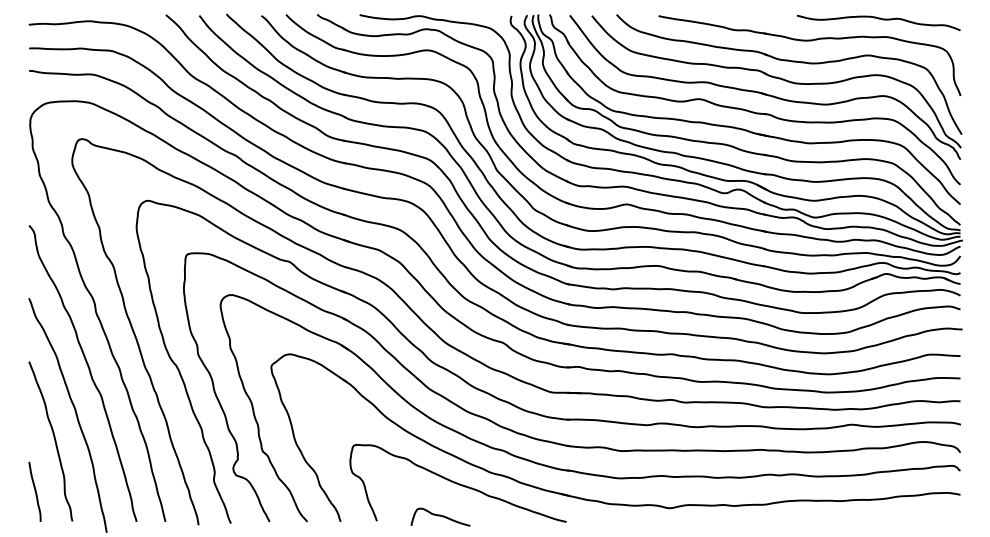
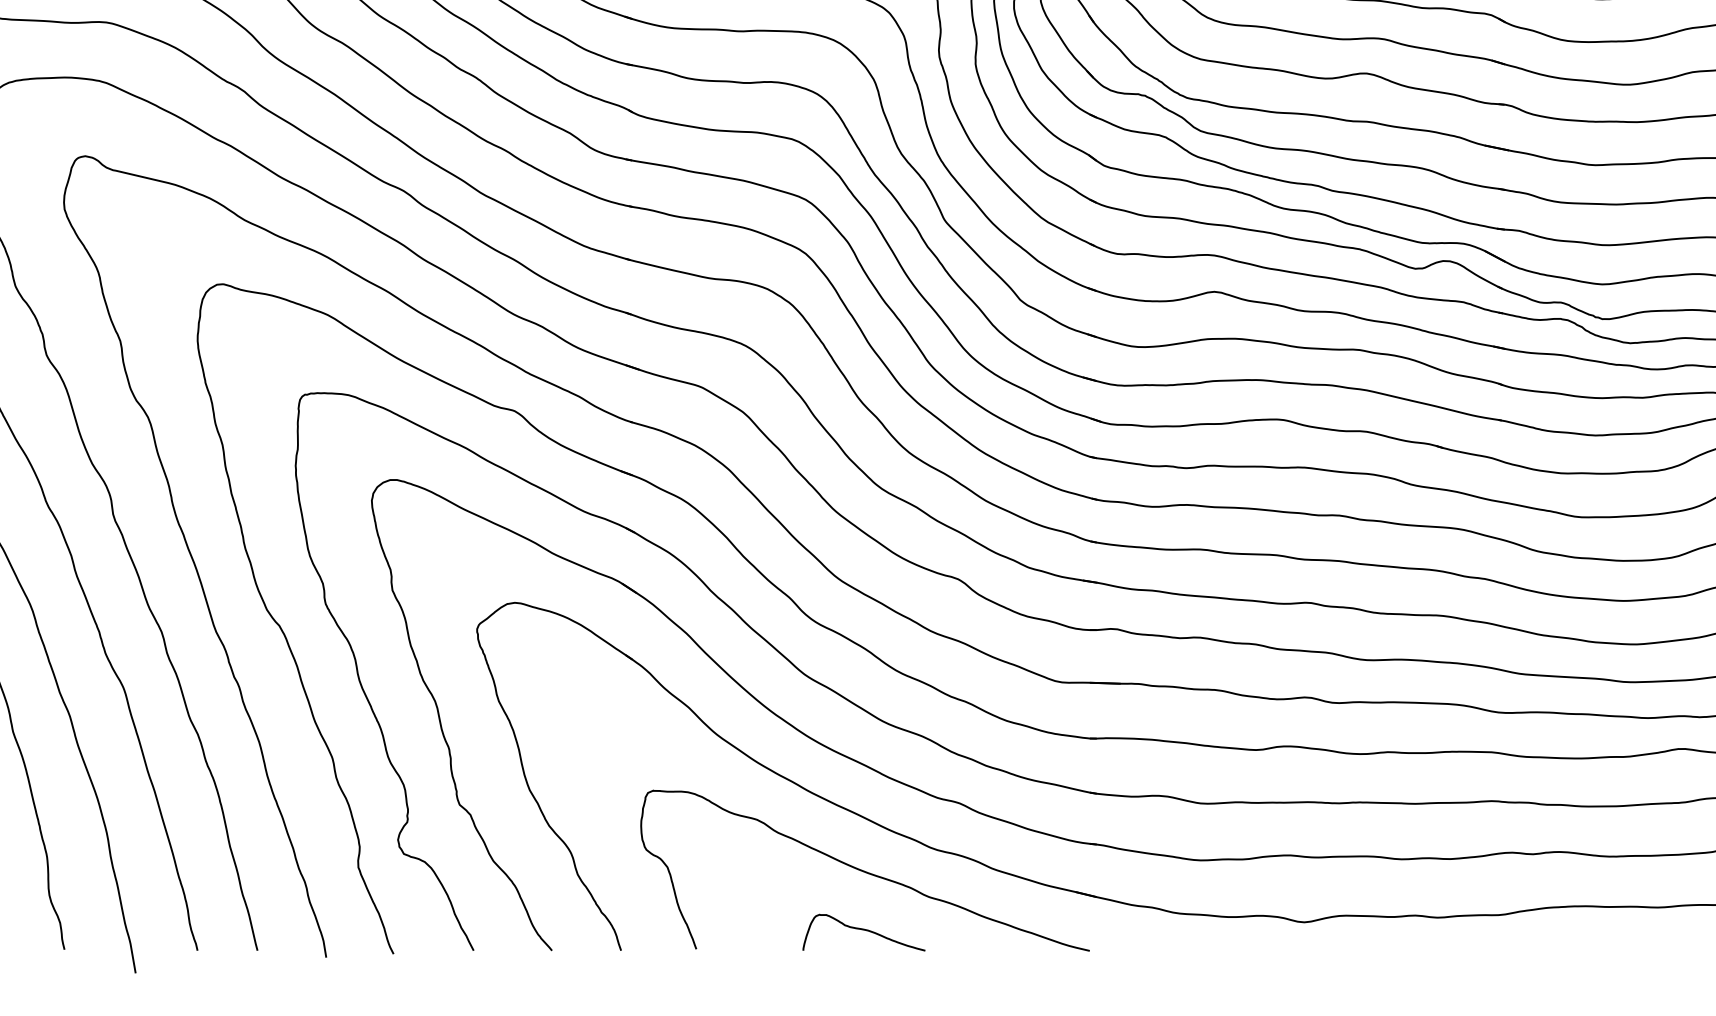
curve: (440, 516) -> (863, 931), moved

